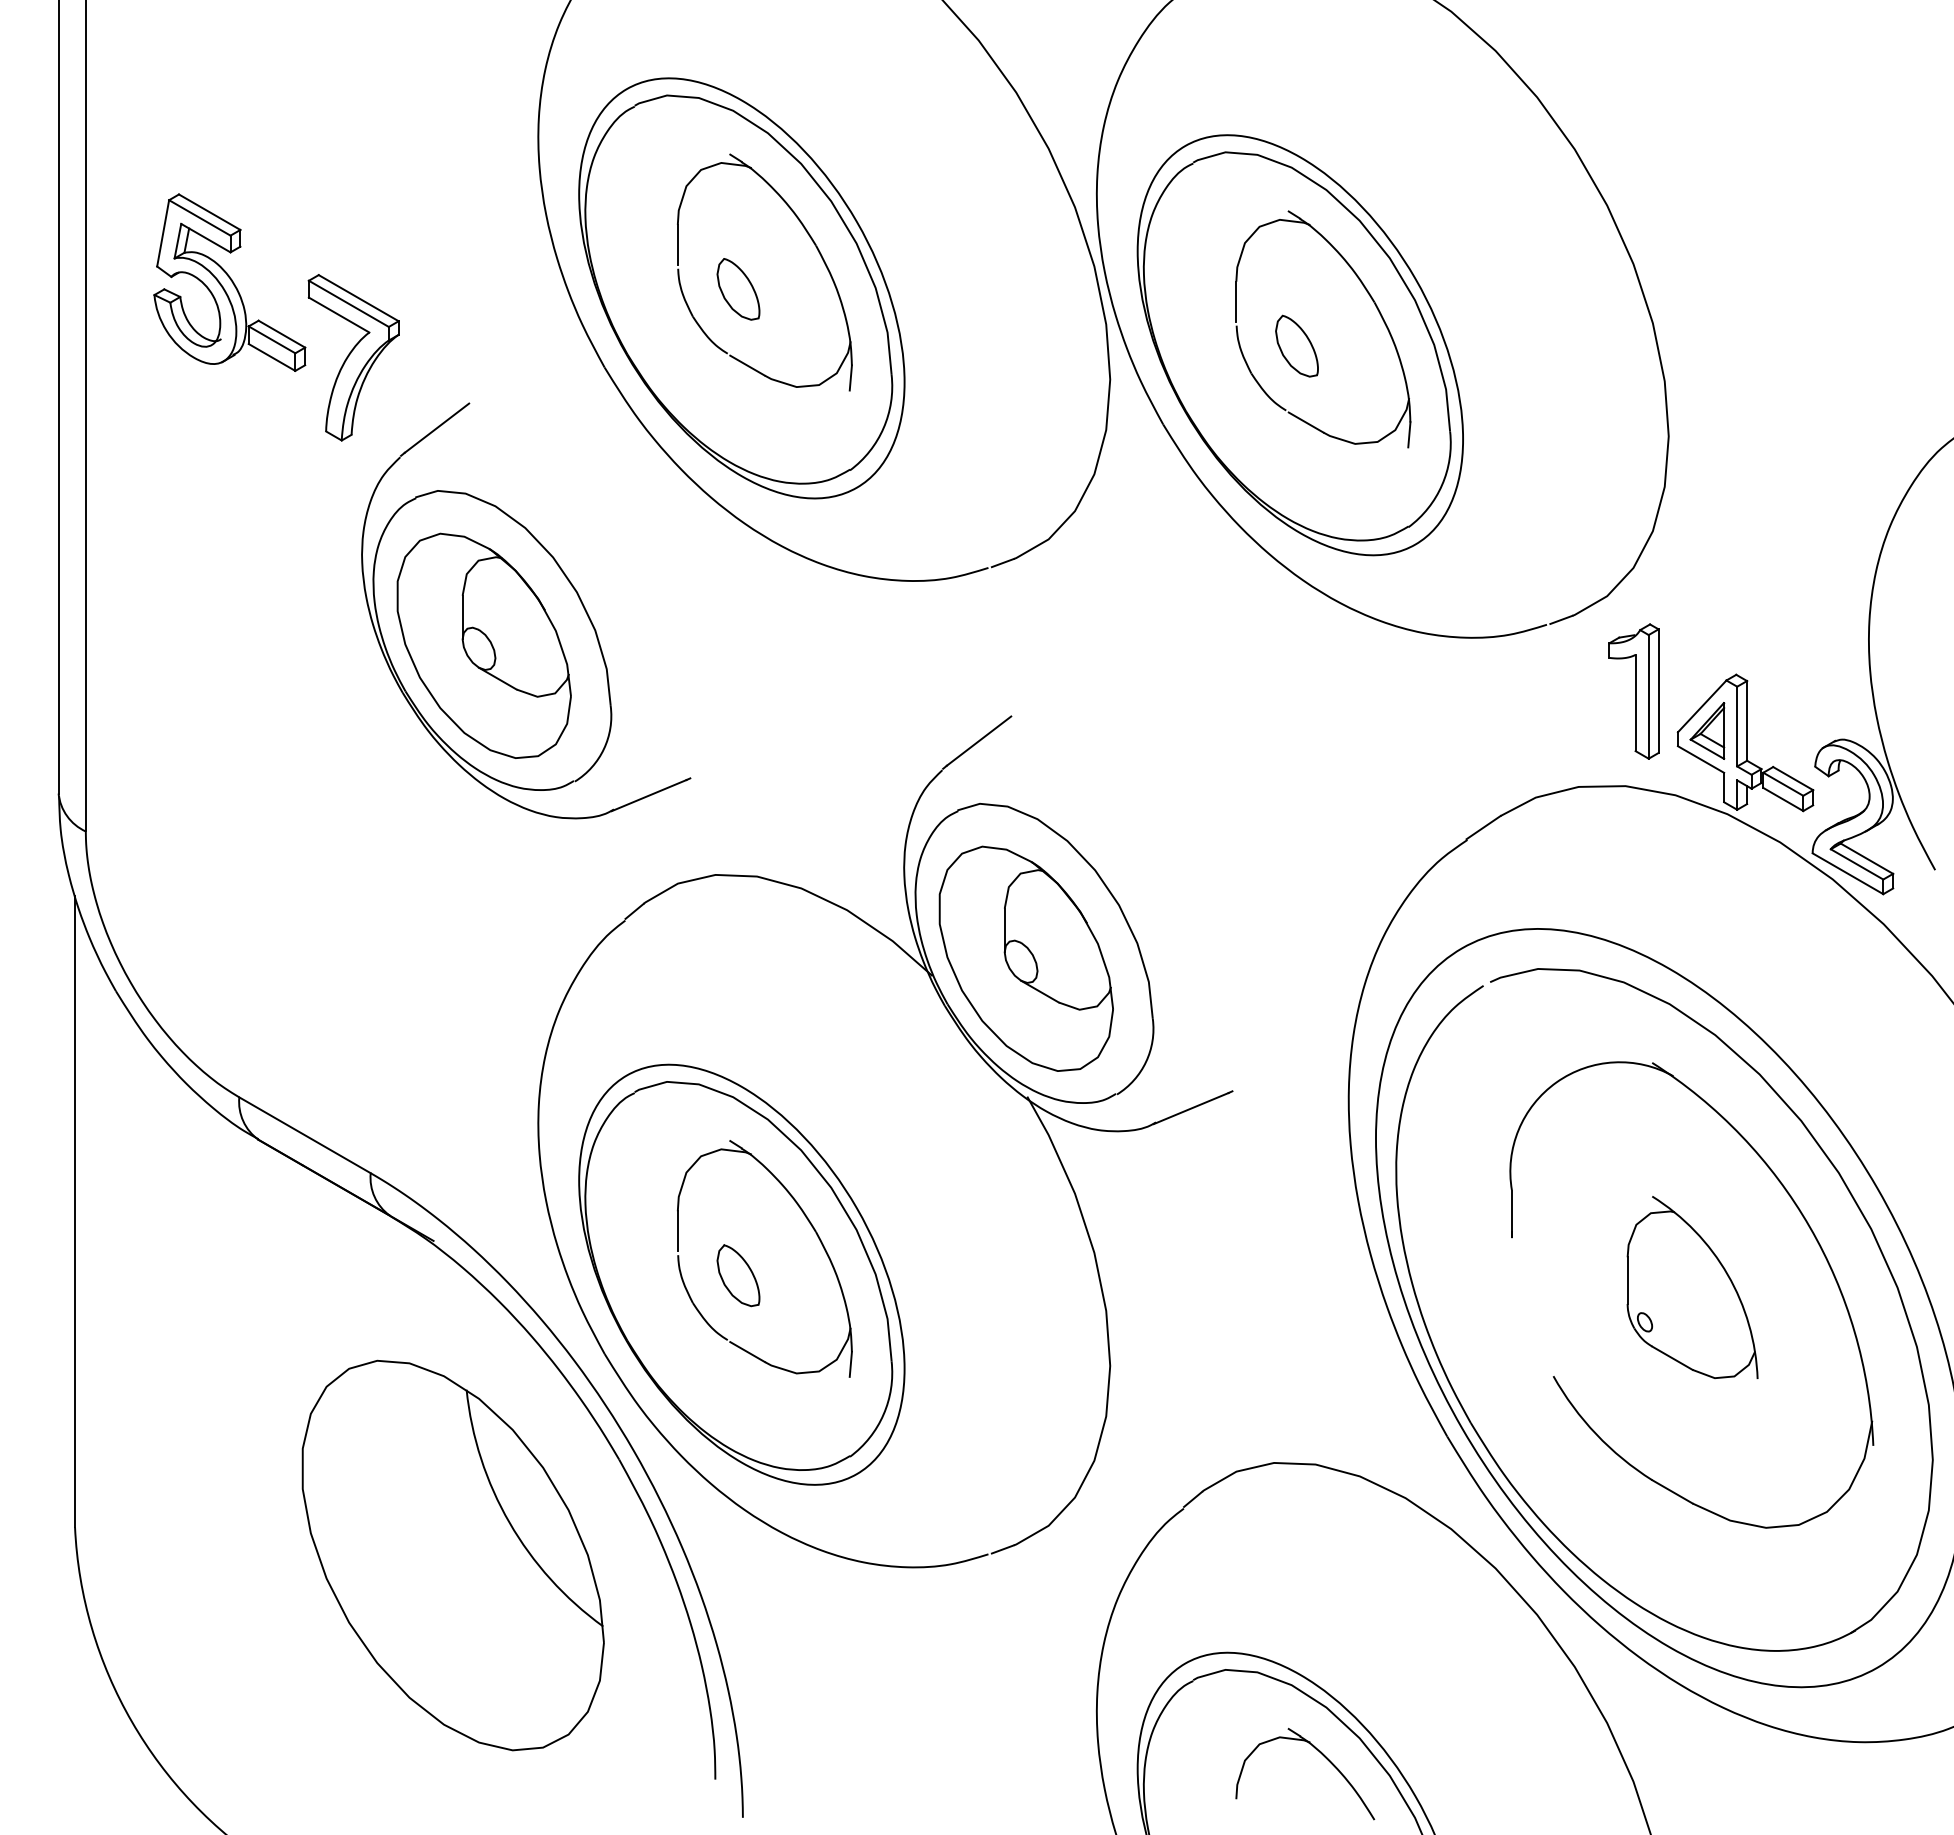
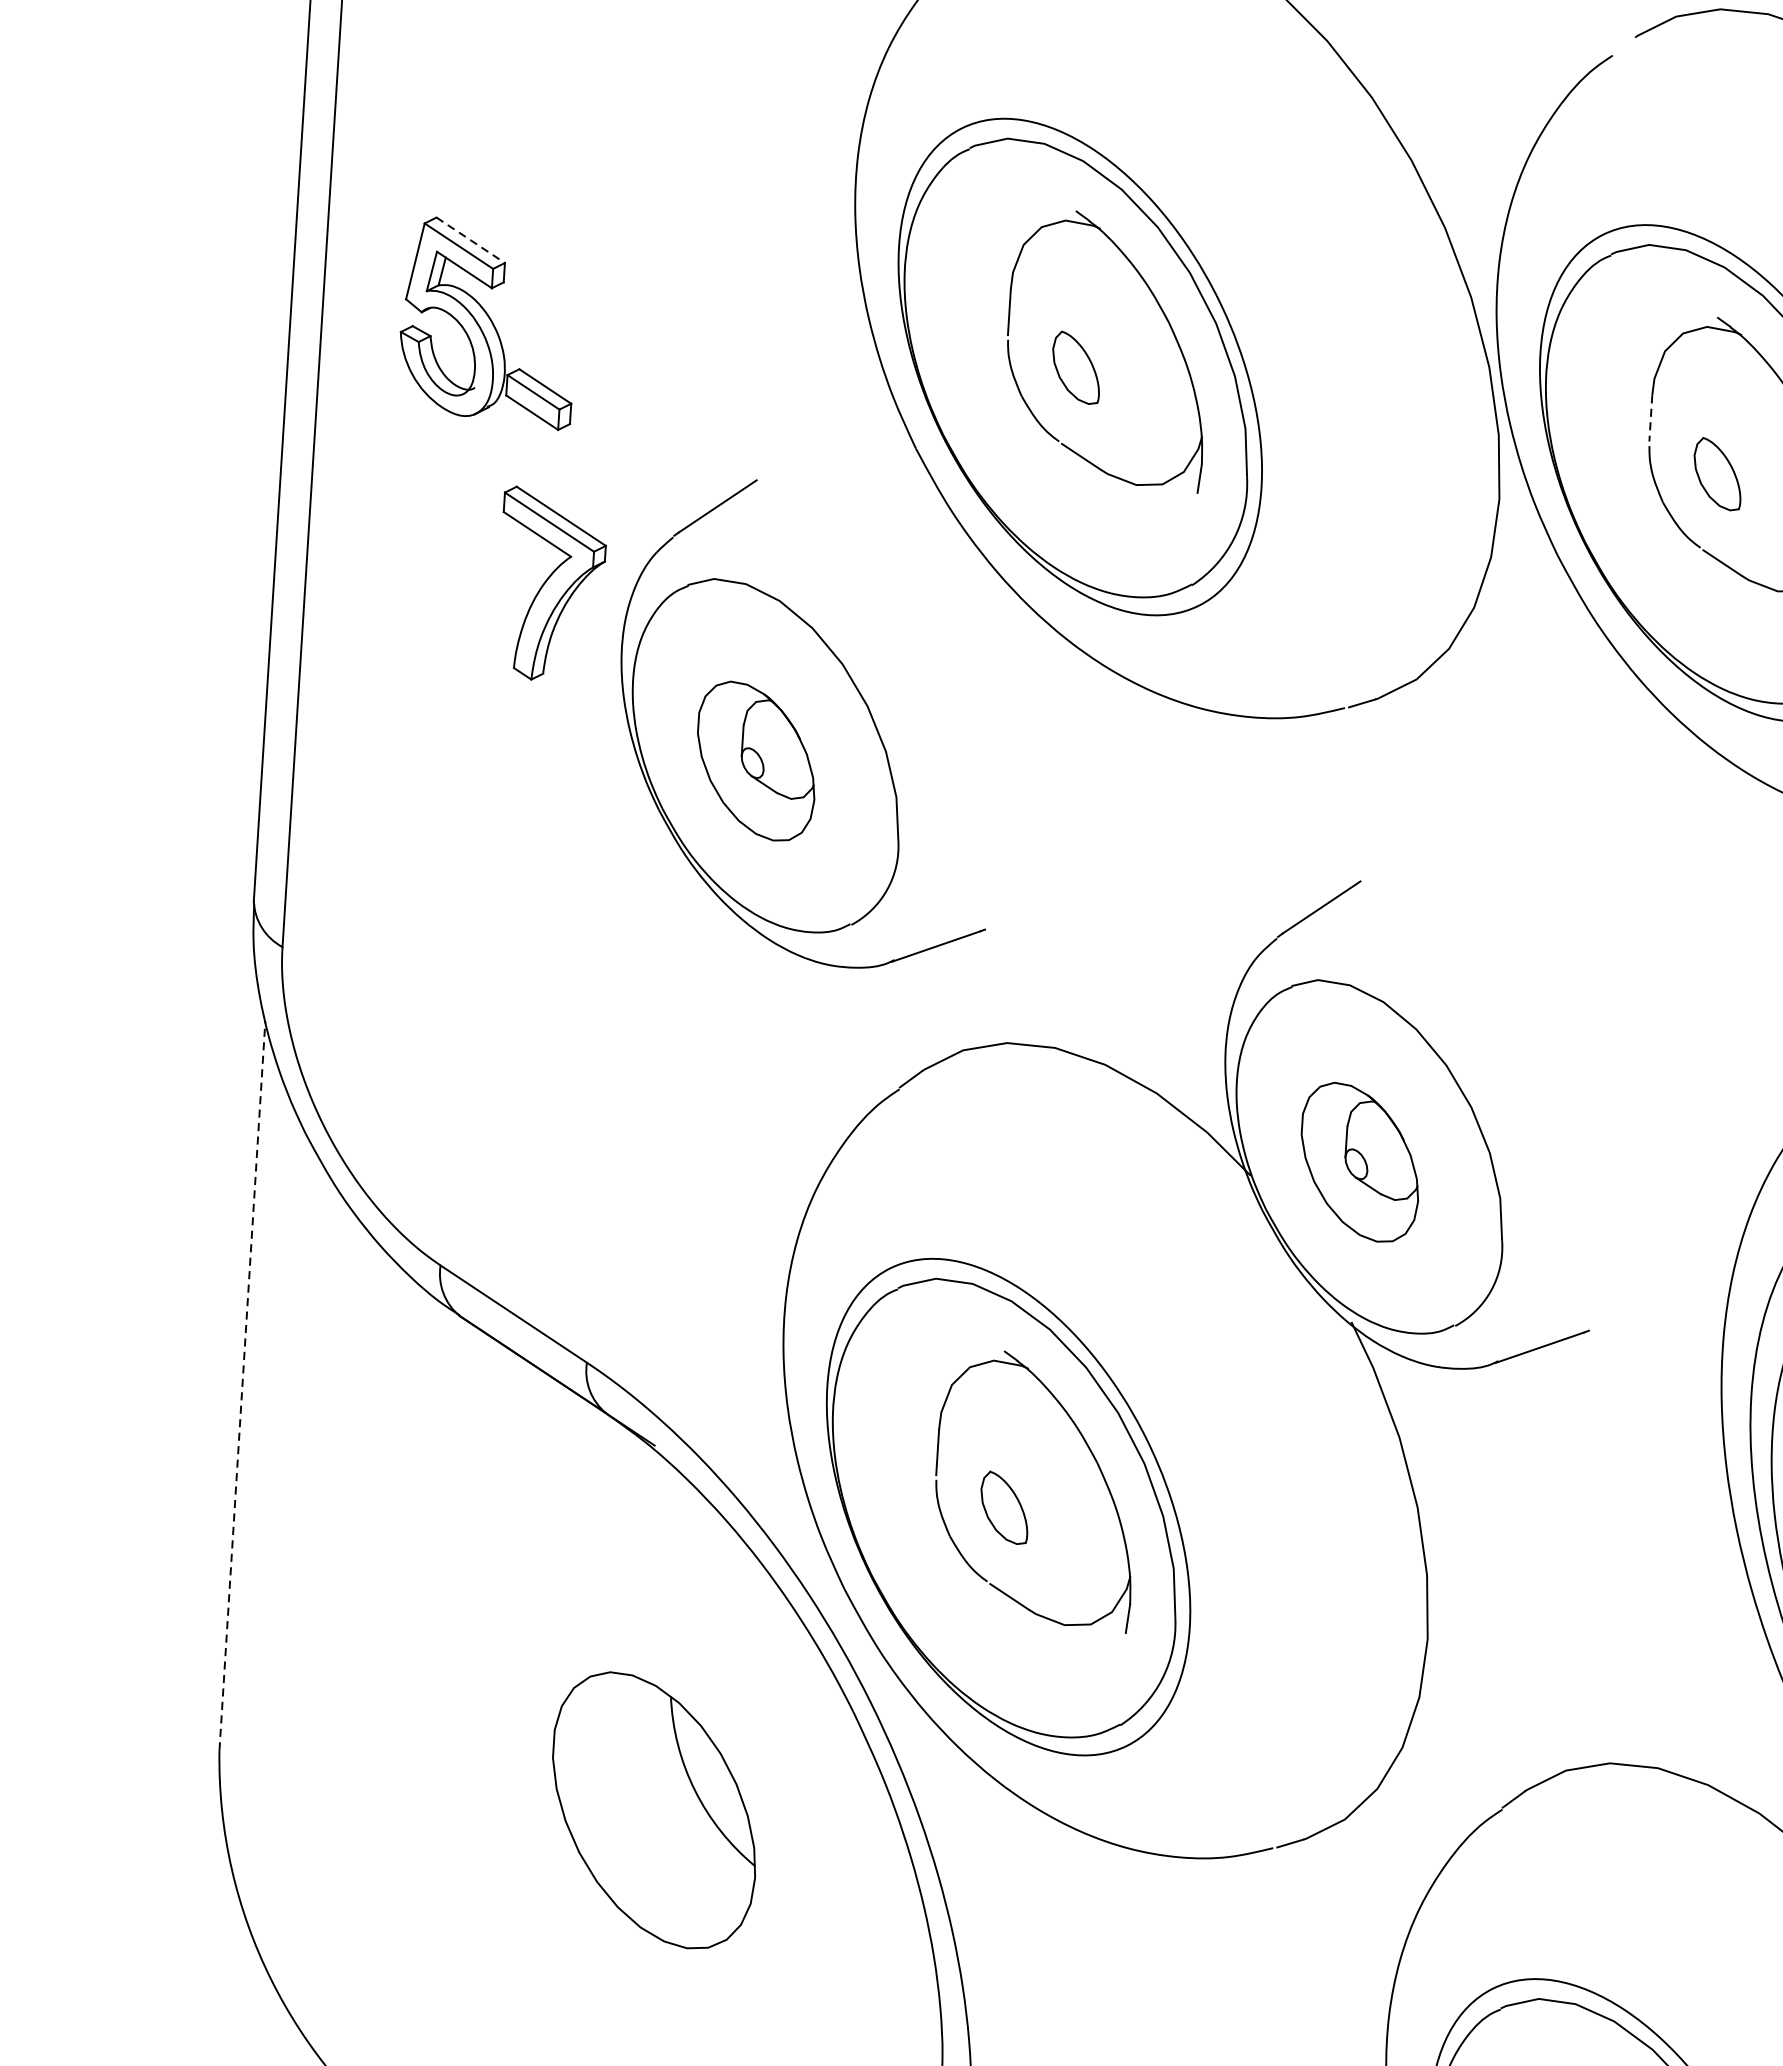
line: (210, 212) -> (471, 240), solid -> dashed
line: (1236, 301) -> (1651, 418), solid -> dashed
part: (353, 357) -> (550, 584), moved
part: (483, 645) -> (755, 761), size x0.6
part: (1025, 958) -> (1359, 1162), size x0.6
line: (75, 1211) -> (242, 1385), solid -> dashed
part: (452, 1555) -> (653, 1810), size x0.6

